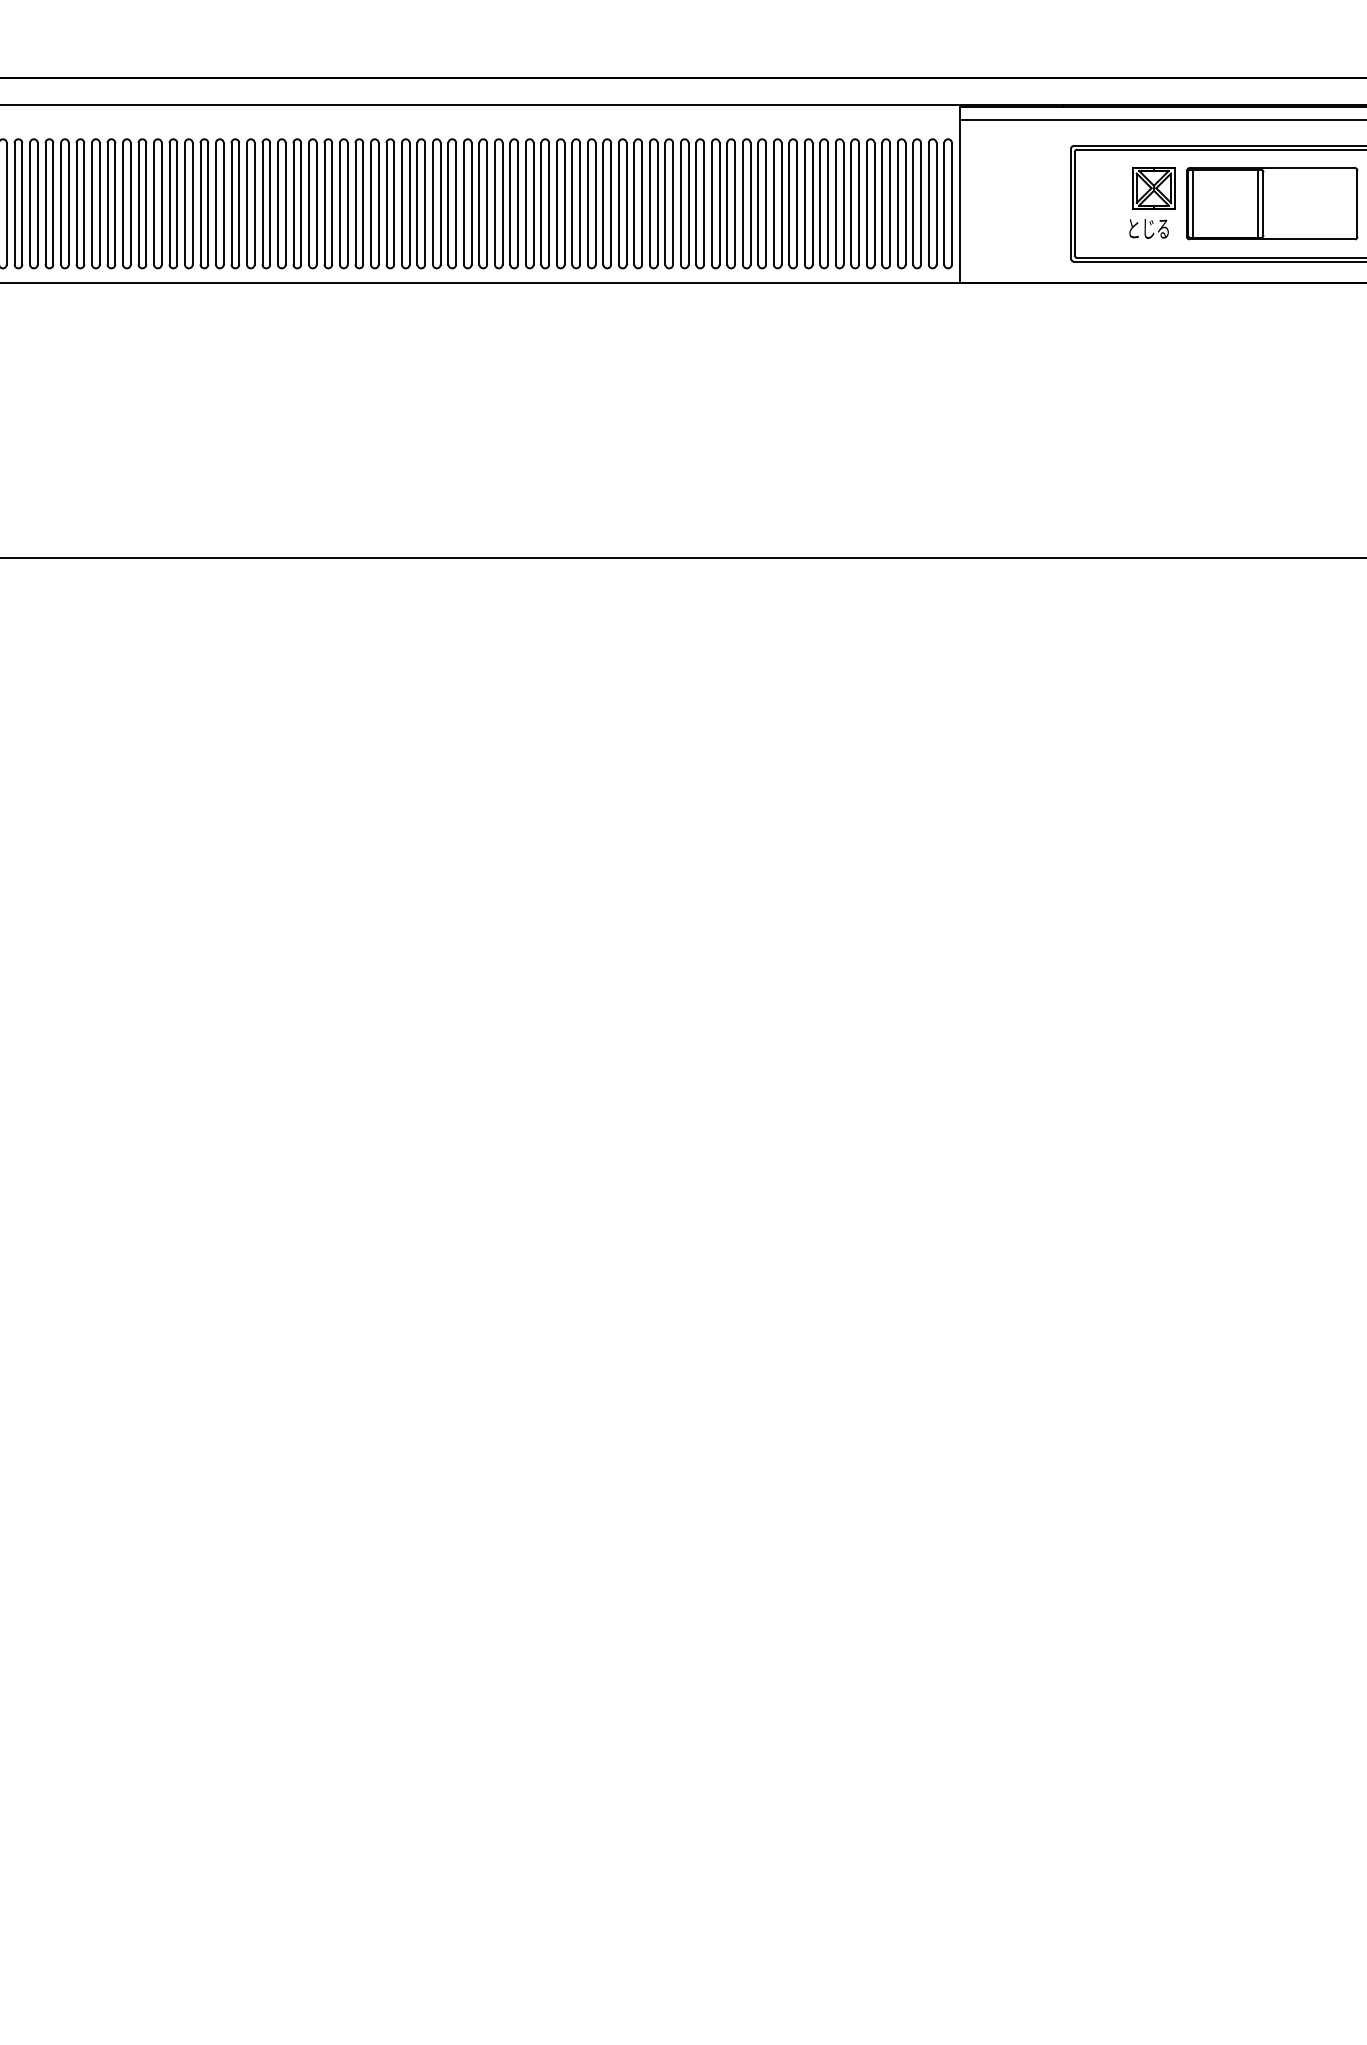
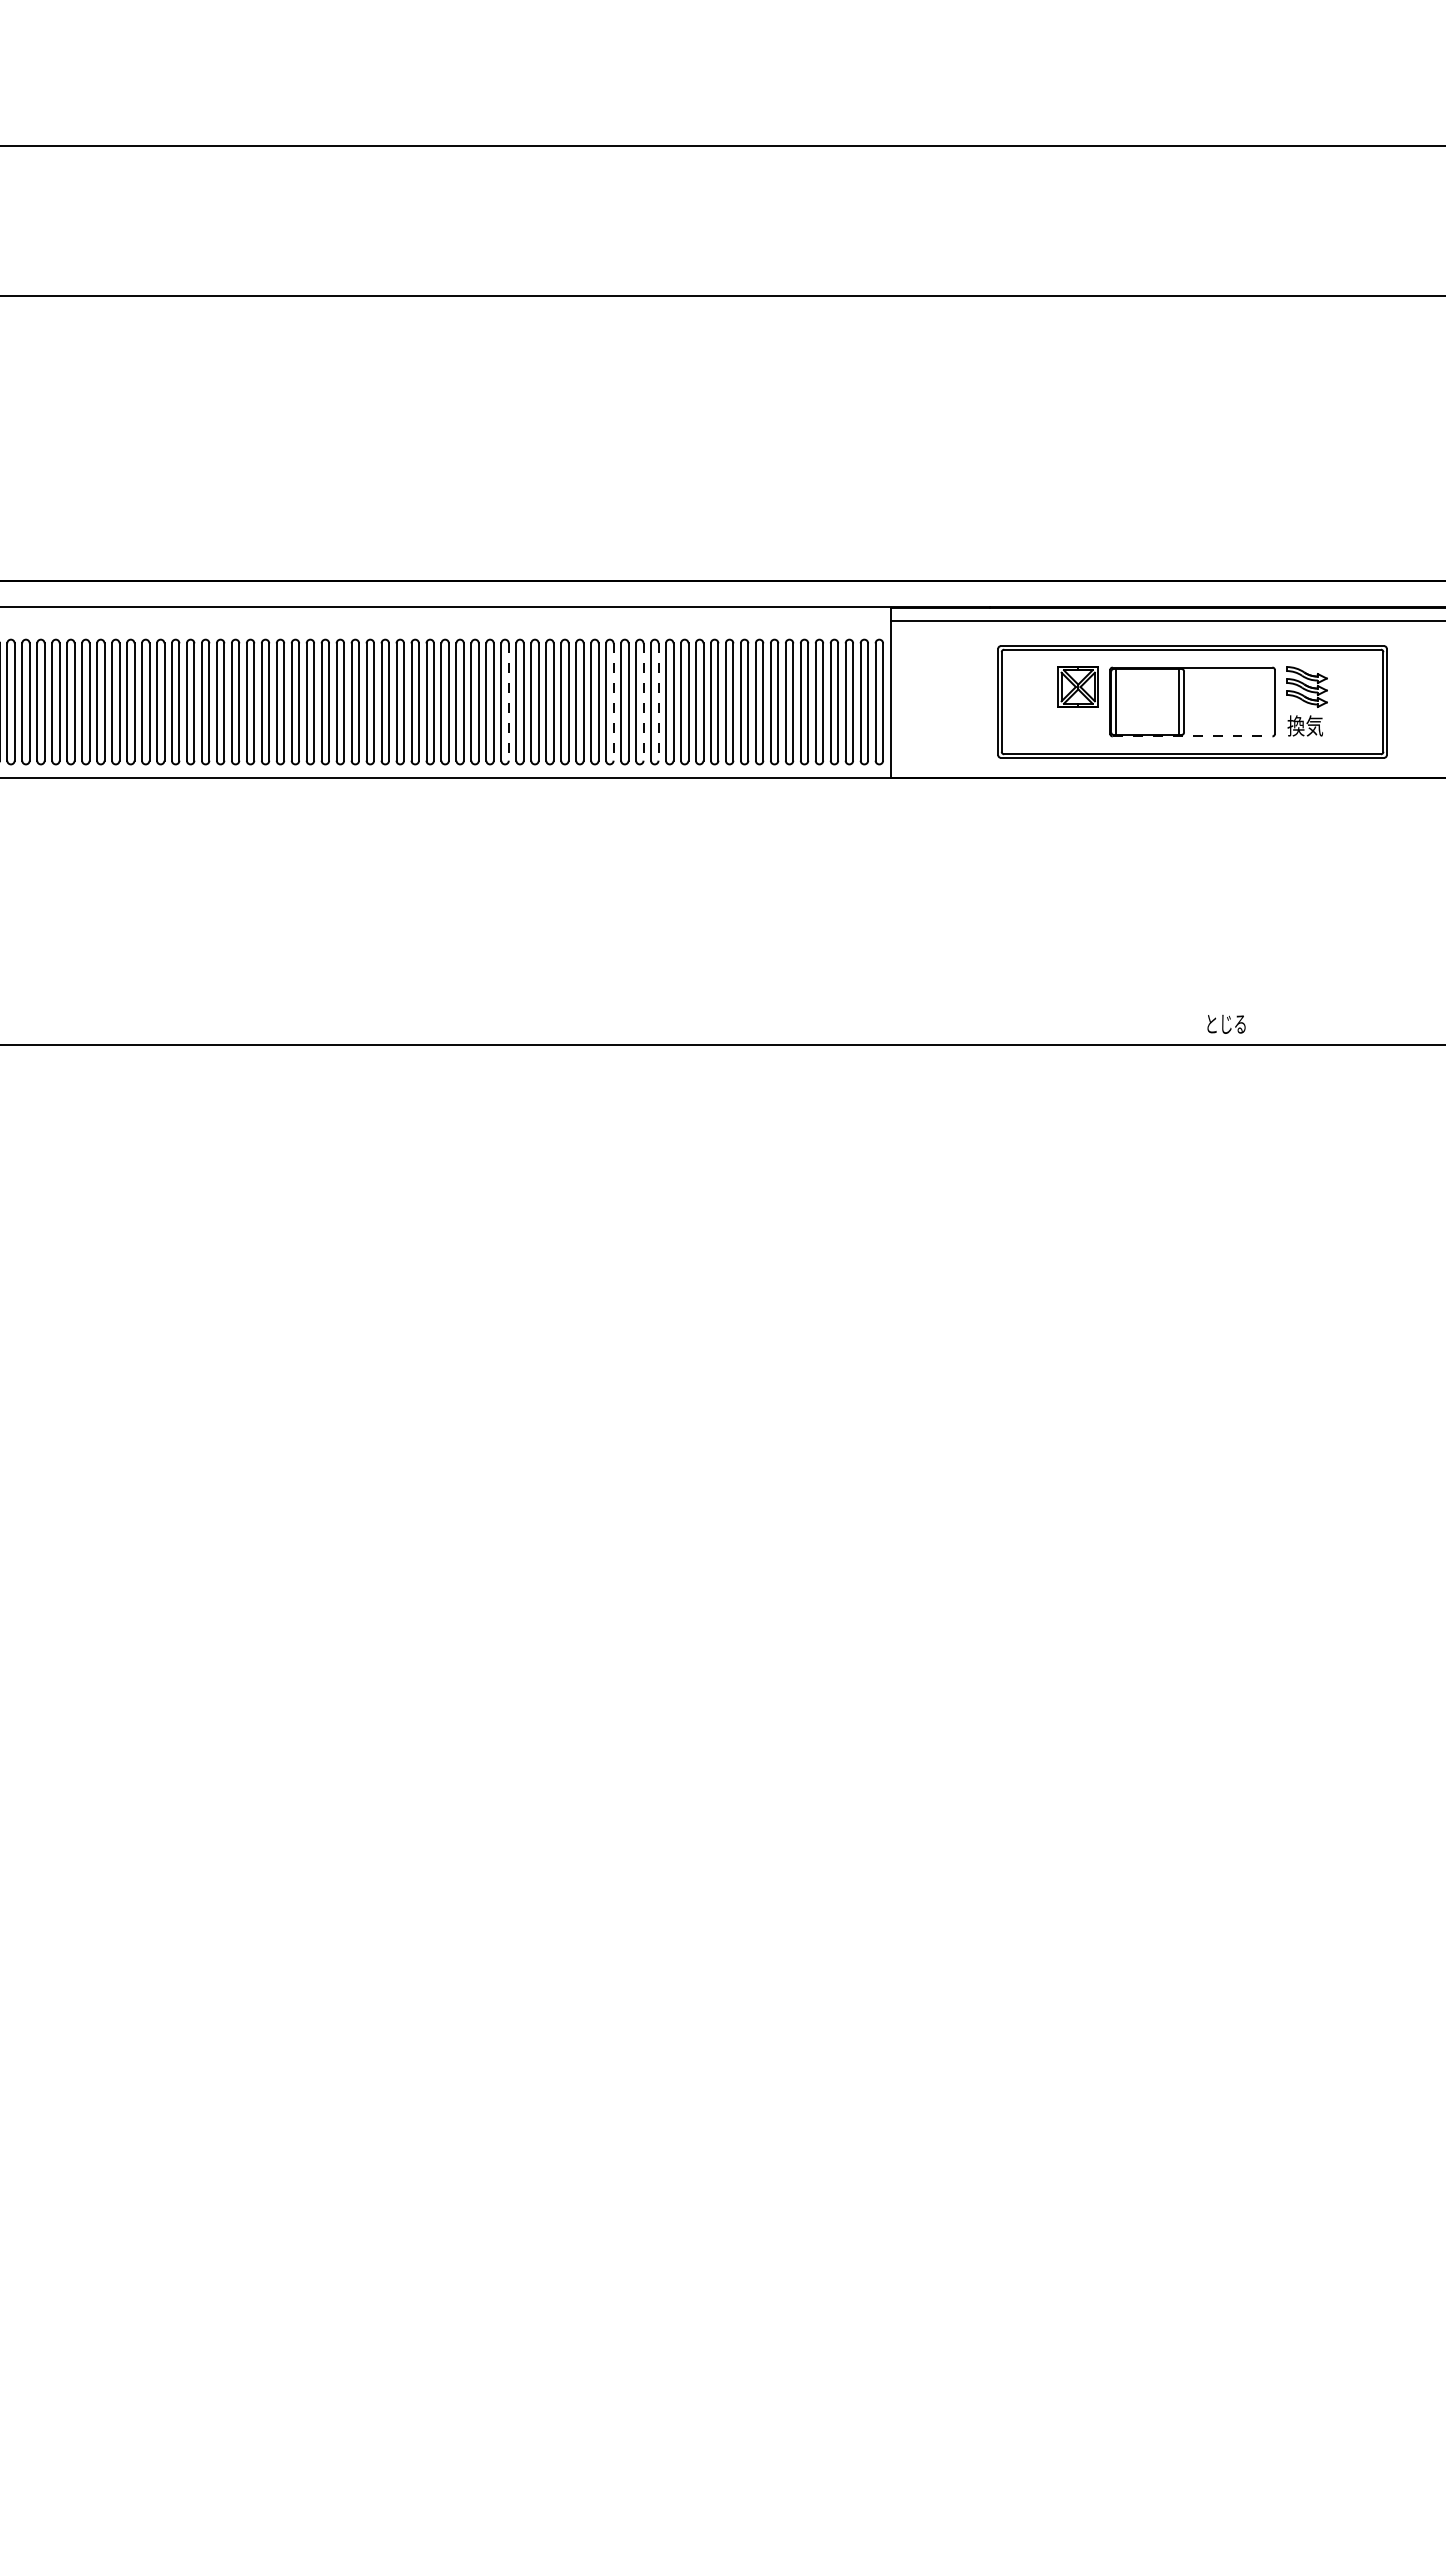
line: (564, 204) -> (508, 702), solid -> dashed
line: (672, 204) -> (613, 702), solid -> dashed
line: (704, 204) -> (643, 702), solid -> dashed
line: (719, 204) -> (658, 702), solid -> dashed
text: (1149, 229) -> (1226, 1024), moved
line: (1272, 239) -> (1192, 736), solid -> dashed

